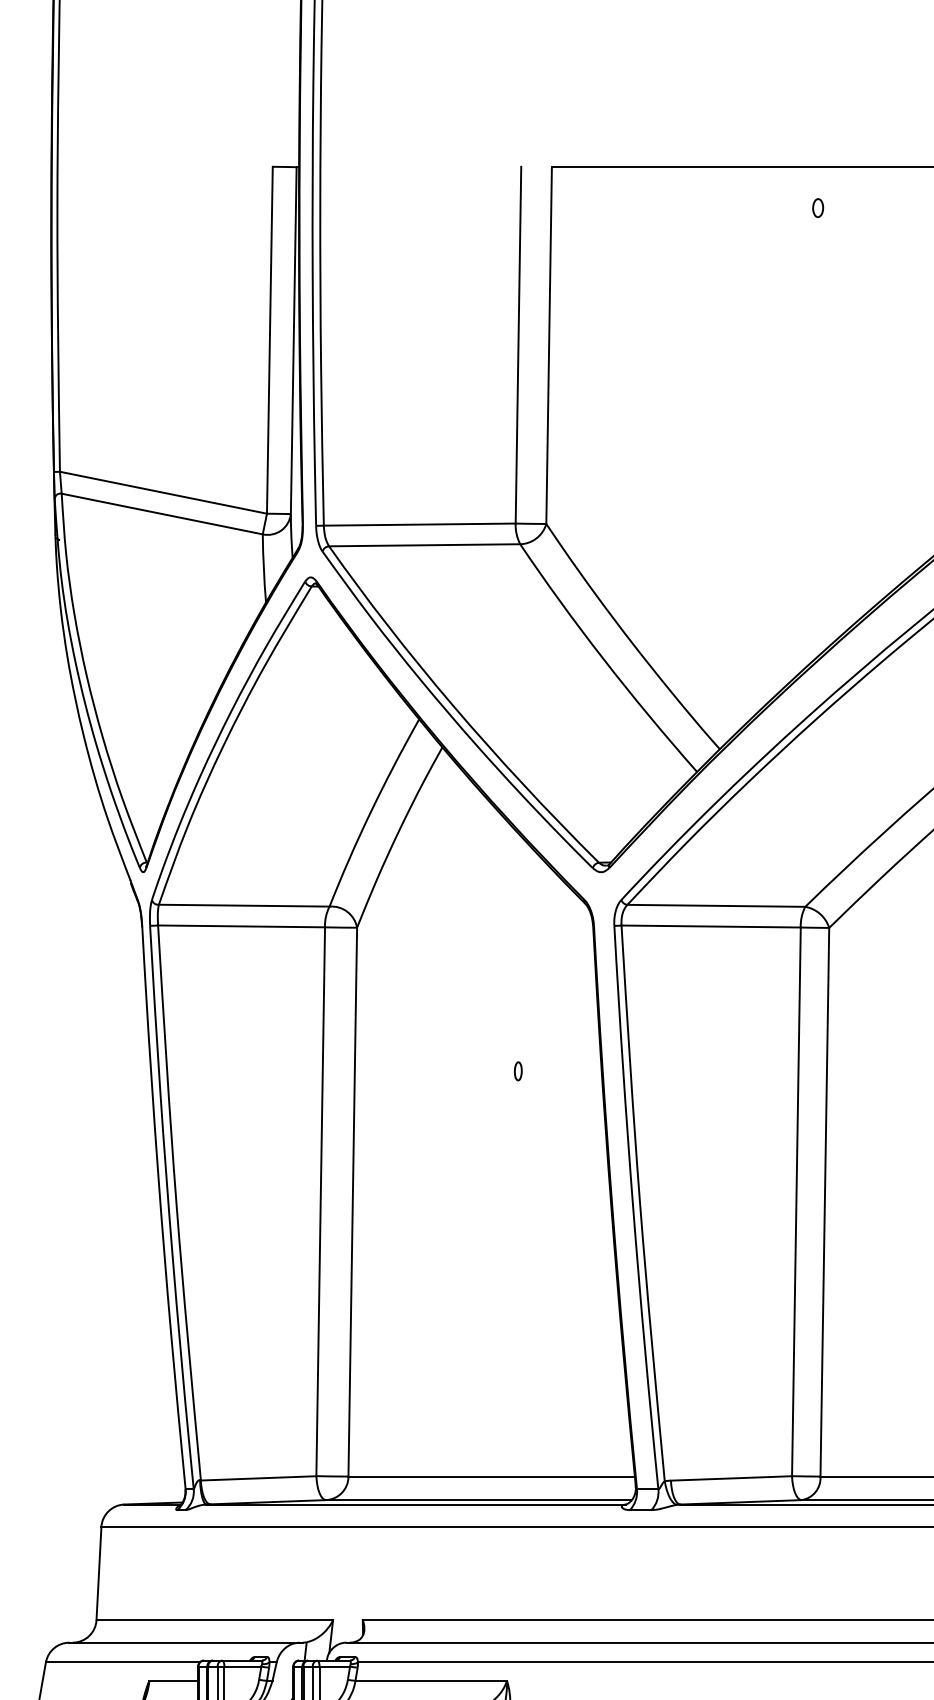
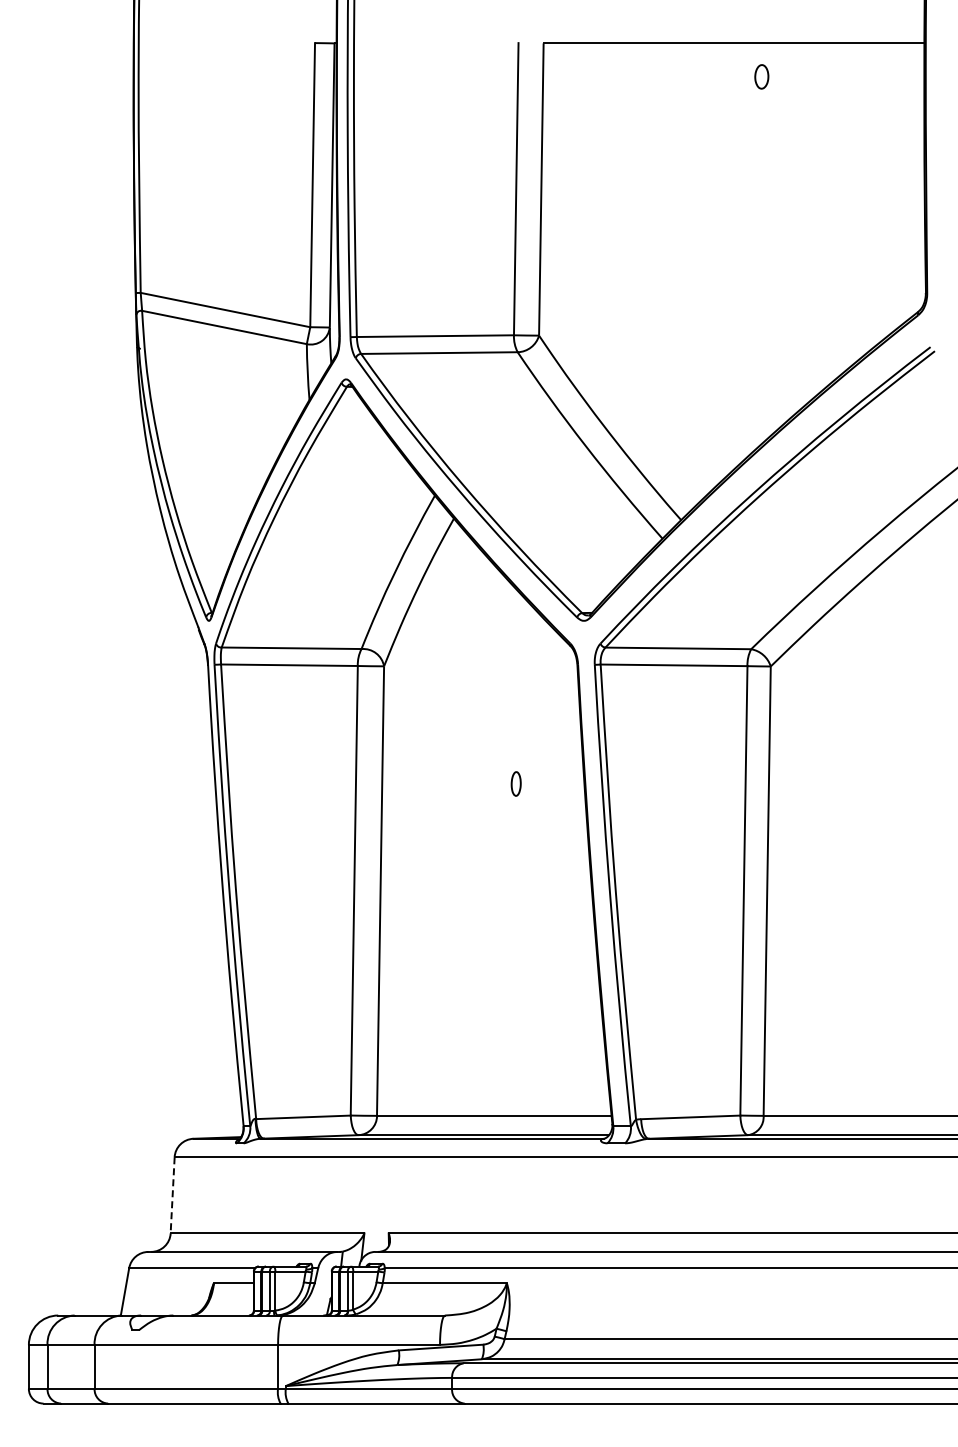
part: (817, 207) -> (761, 76), size x1.6
part: (517, 1070) -> (515, 783), size x1.6
line: (98, 1573) -> (172, 1195), solid -> dashed

